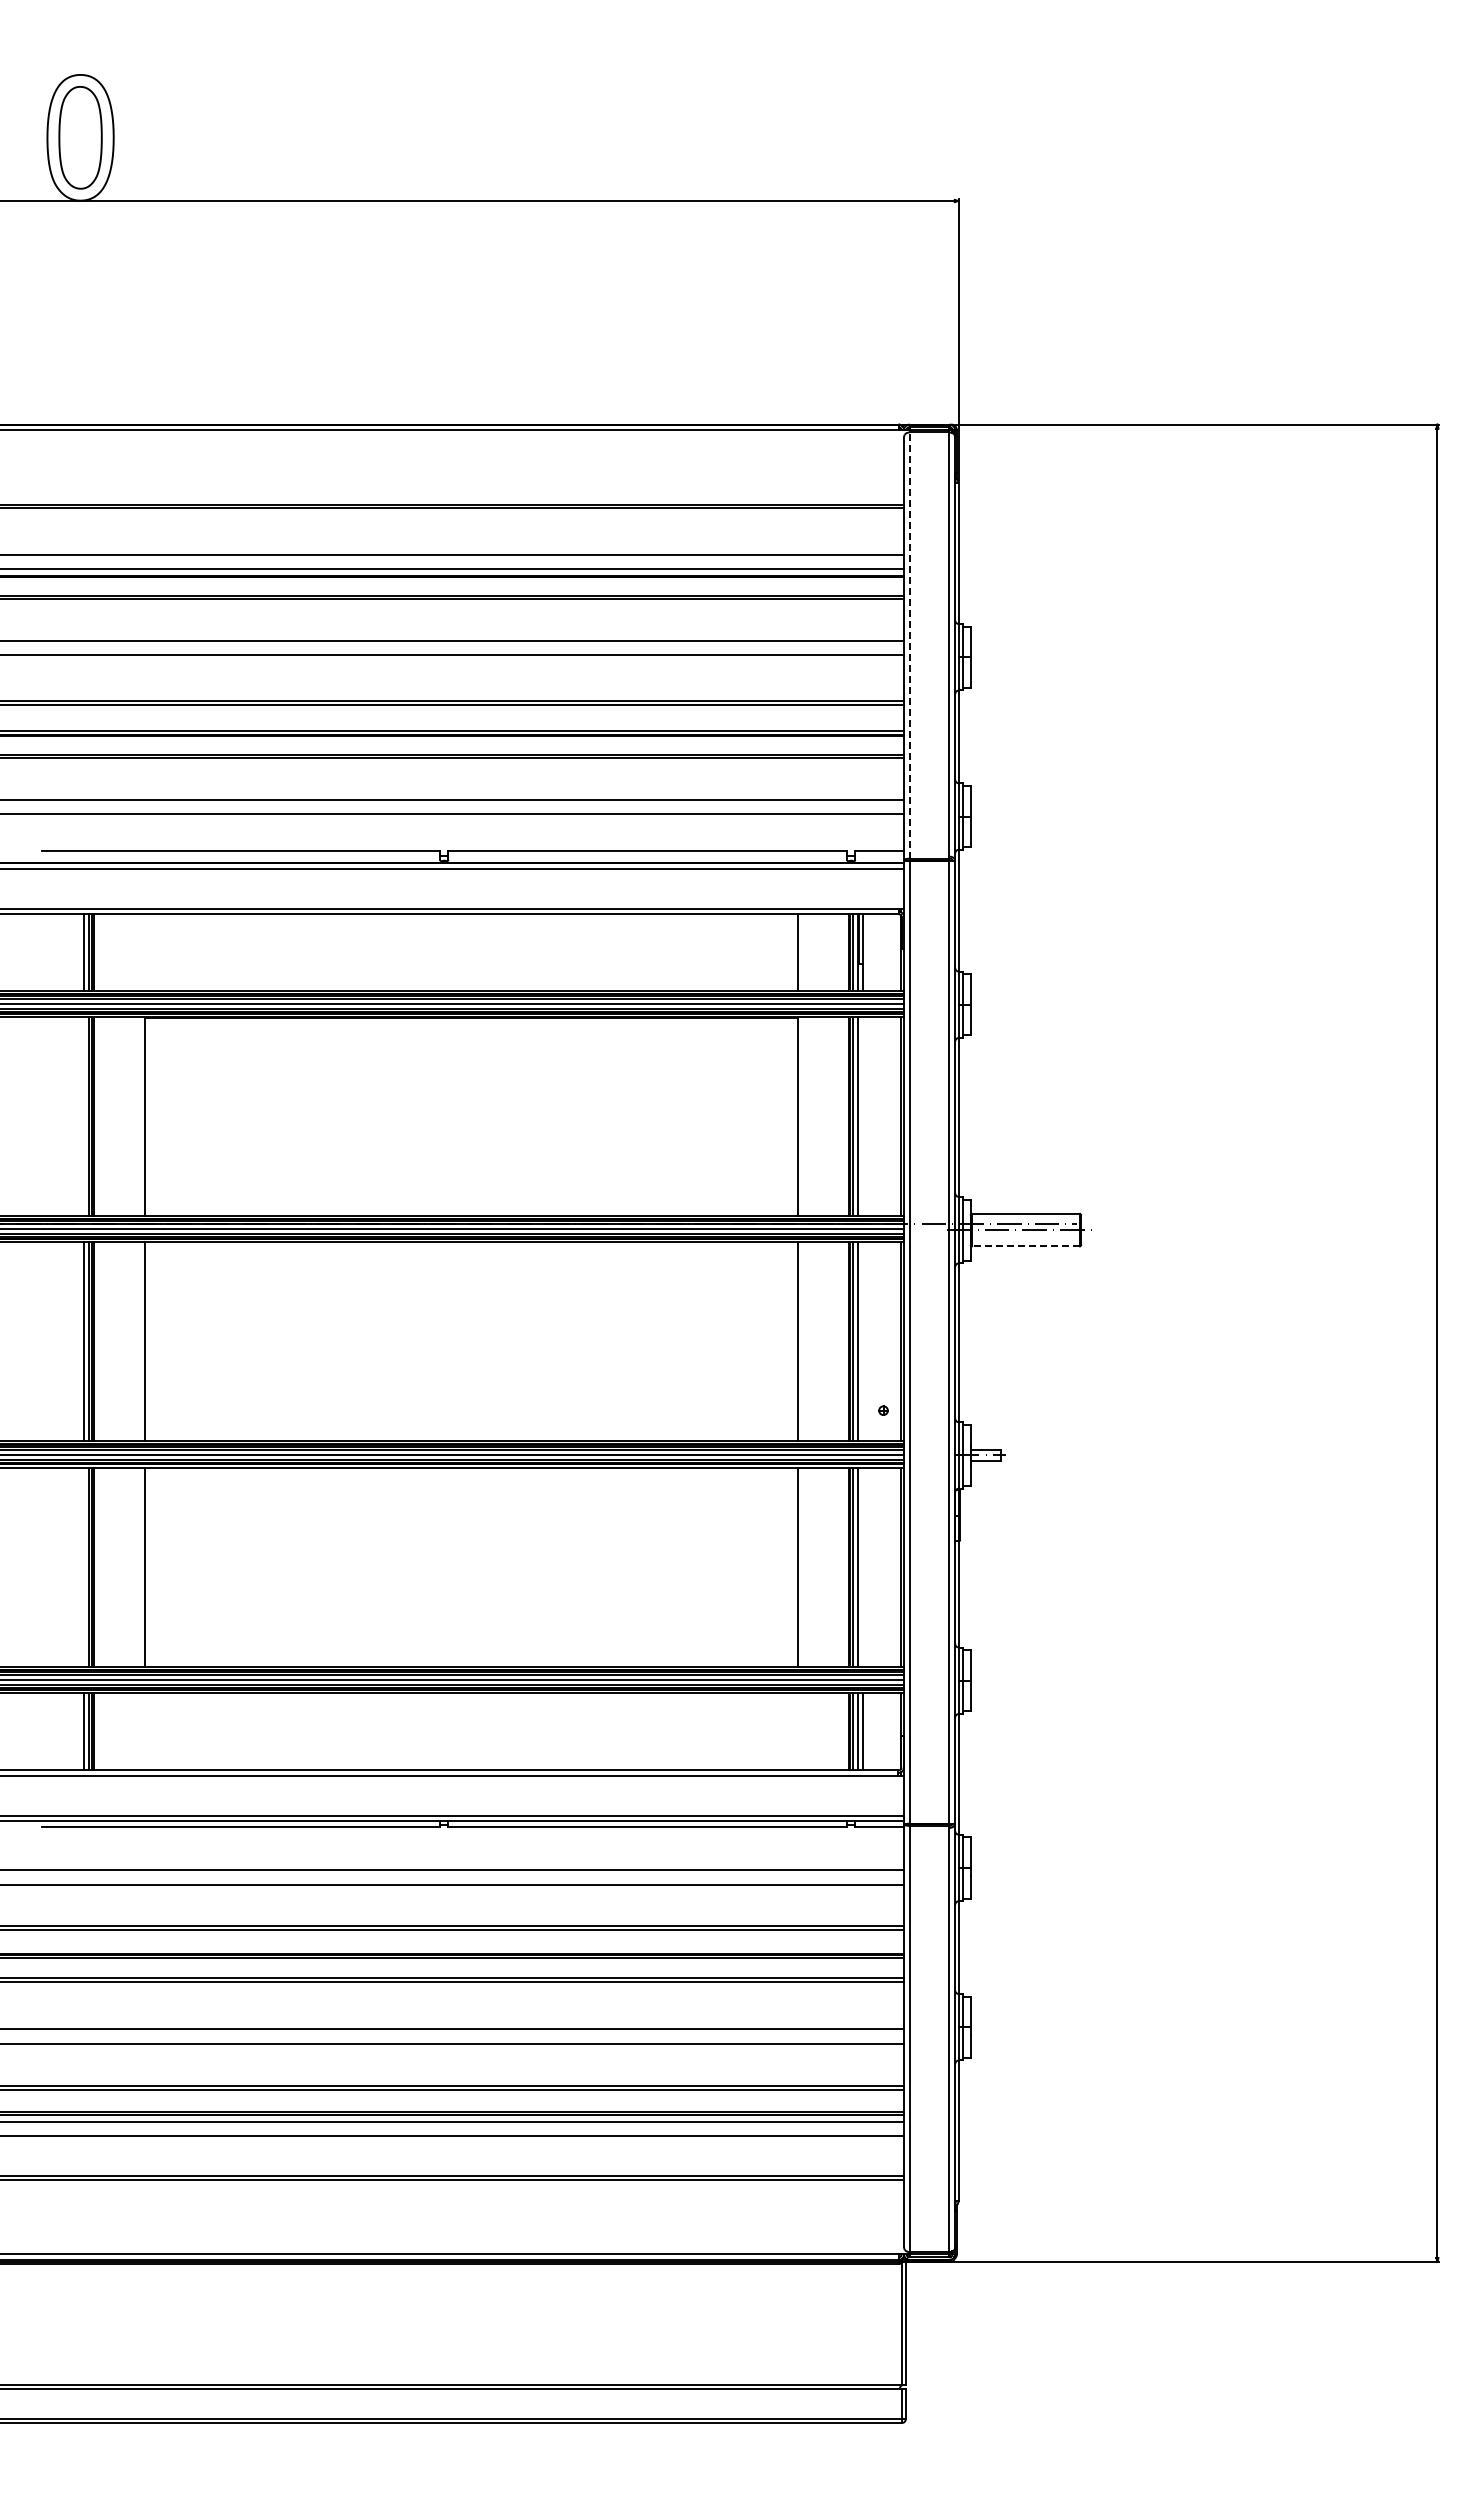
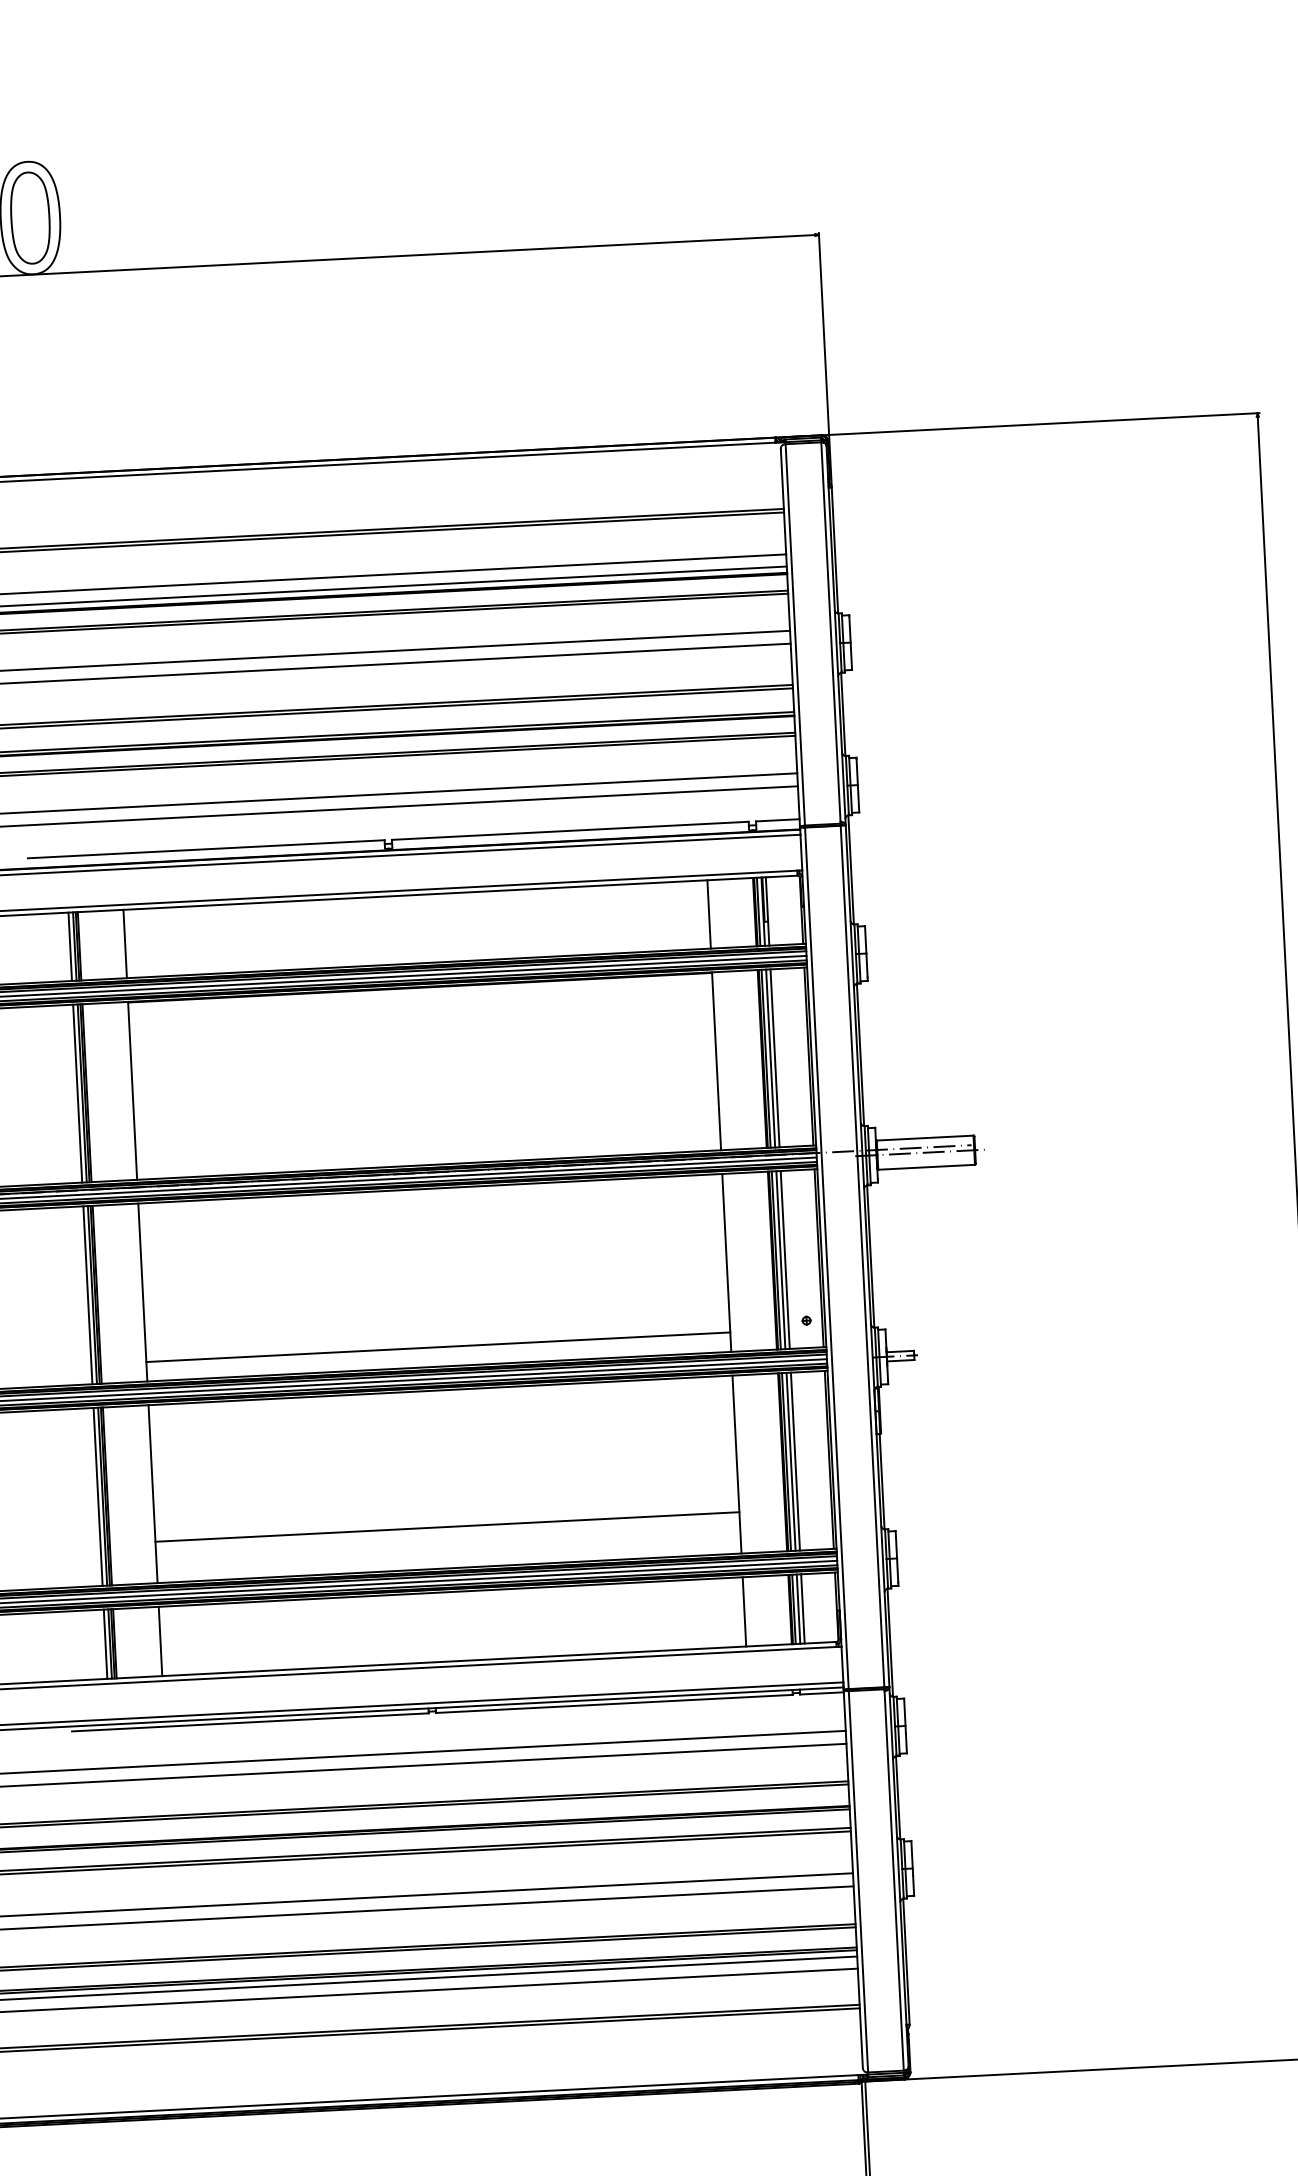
line: (909, 645) -> (795, 634), dashed -> solid
line: (145, 952) -> (125, 944), added
line: (83, 1116) -> (77, 1093), added
line: (863, 1116) -> (775, 1058), added
line: (1025, 1246) -> (926, 1167), dashed -> solid
line: (863, 1341) -> (785, 1259), added
line: (471, 1419) -> (438, 1347), added
line: (83, 1566) -> (97, 1496), added
line: (863, 1566) -> (795, 1461), added
line: (471, 1620) -> (447, 1527), added
line: (145, 1731) -> (160, 1641), added
line: (797, 1731) -> (744, 1611), added

